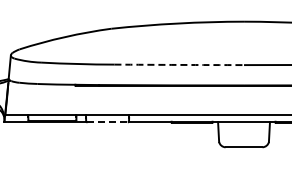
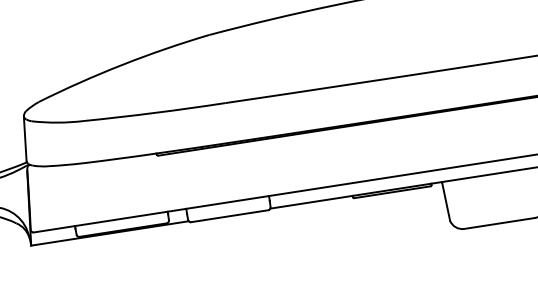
arc: (179, 64) -> (350, 83), dashed -> solid
line: (108, 122) -> (231, 216), dashed -> solid

